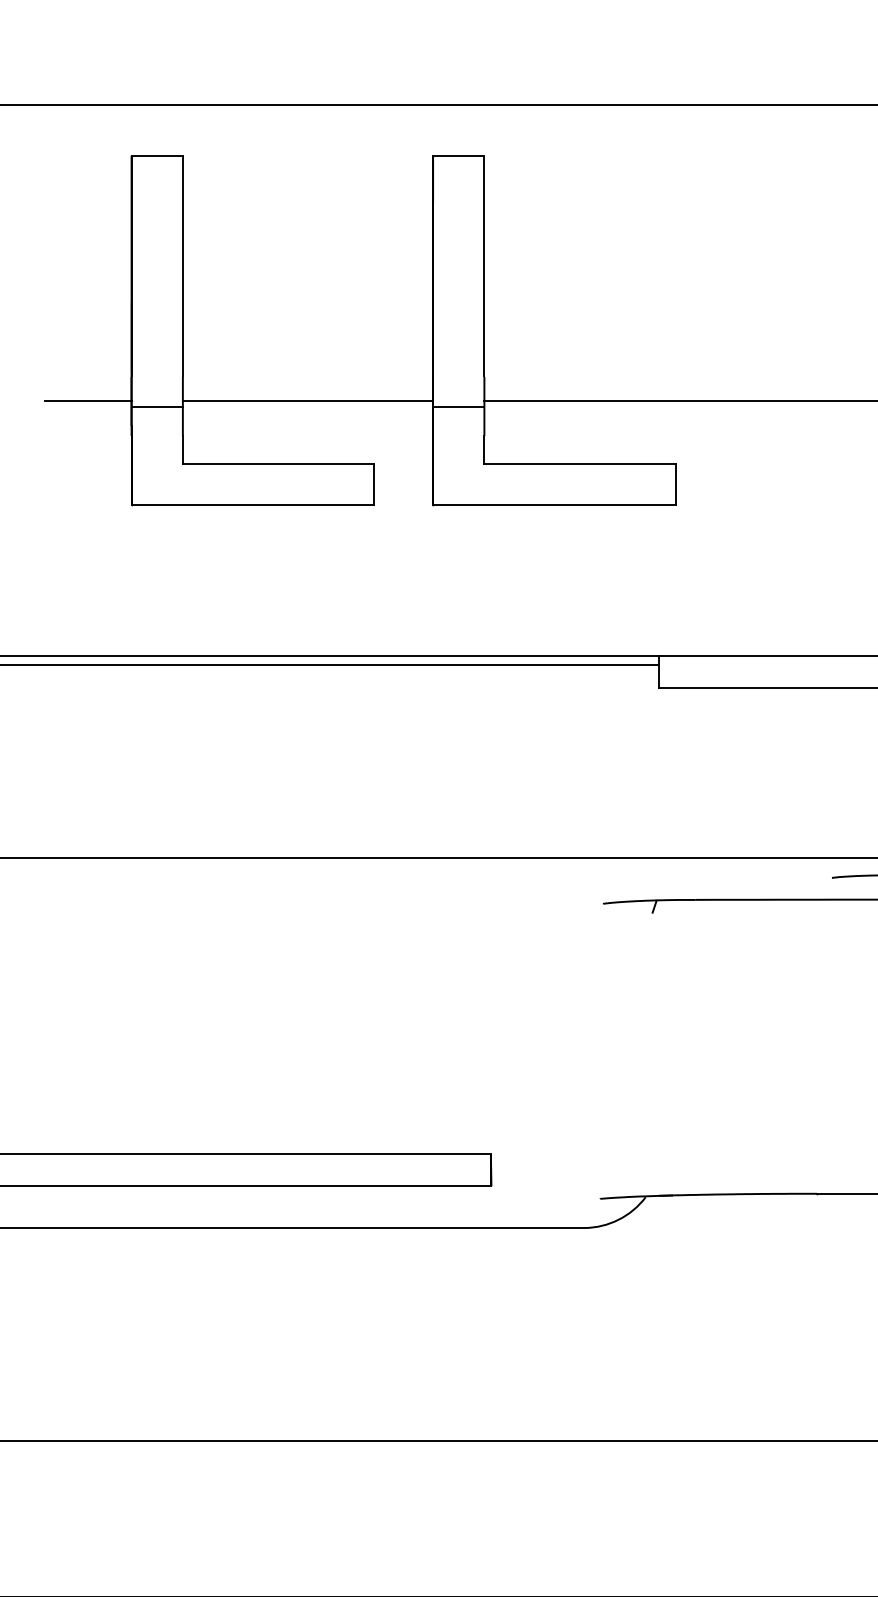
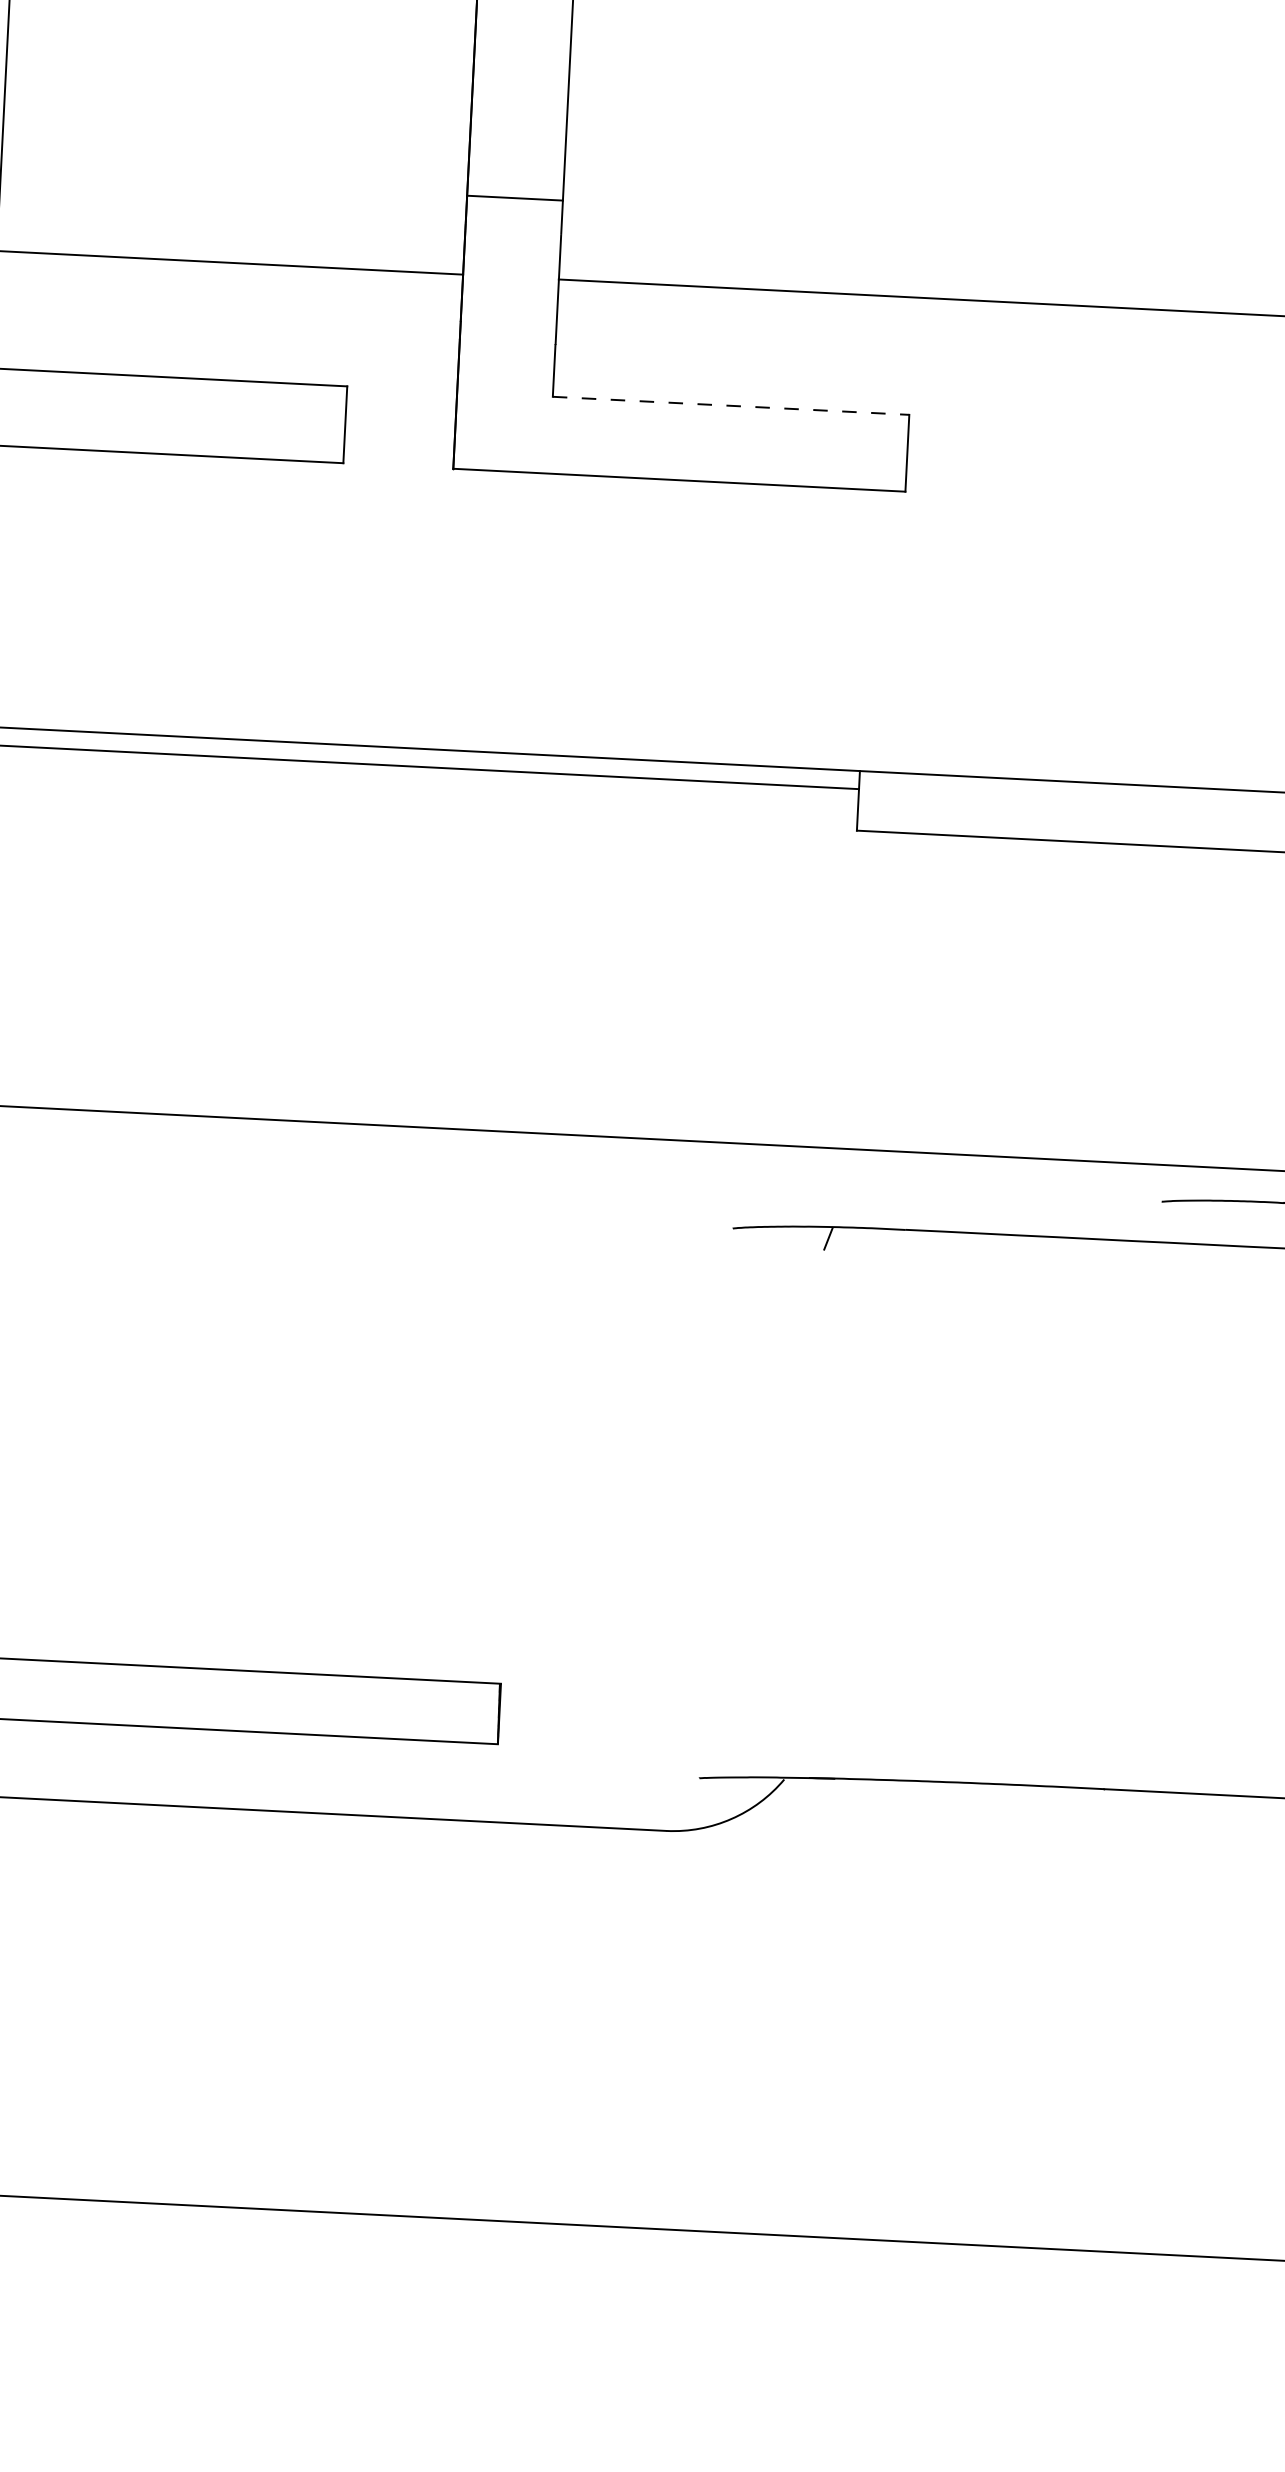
line: (458, 407) -> (514, 198), moved
line: (579, 463) -> (730, 405), solid -> dashed

